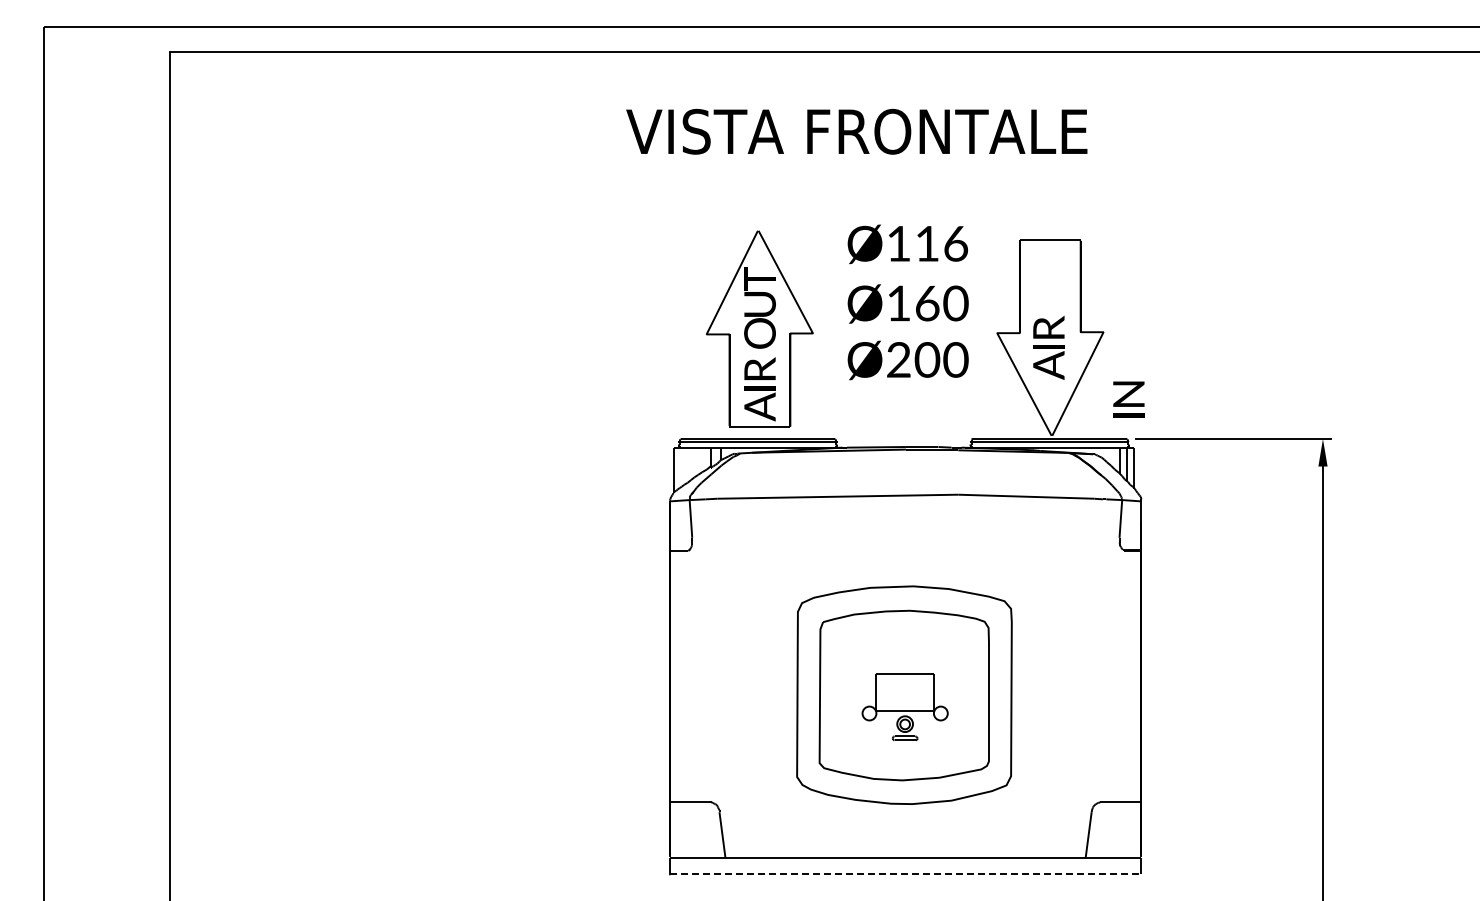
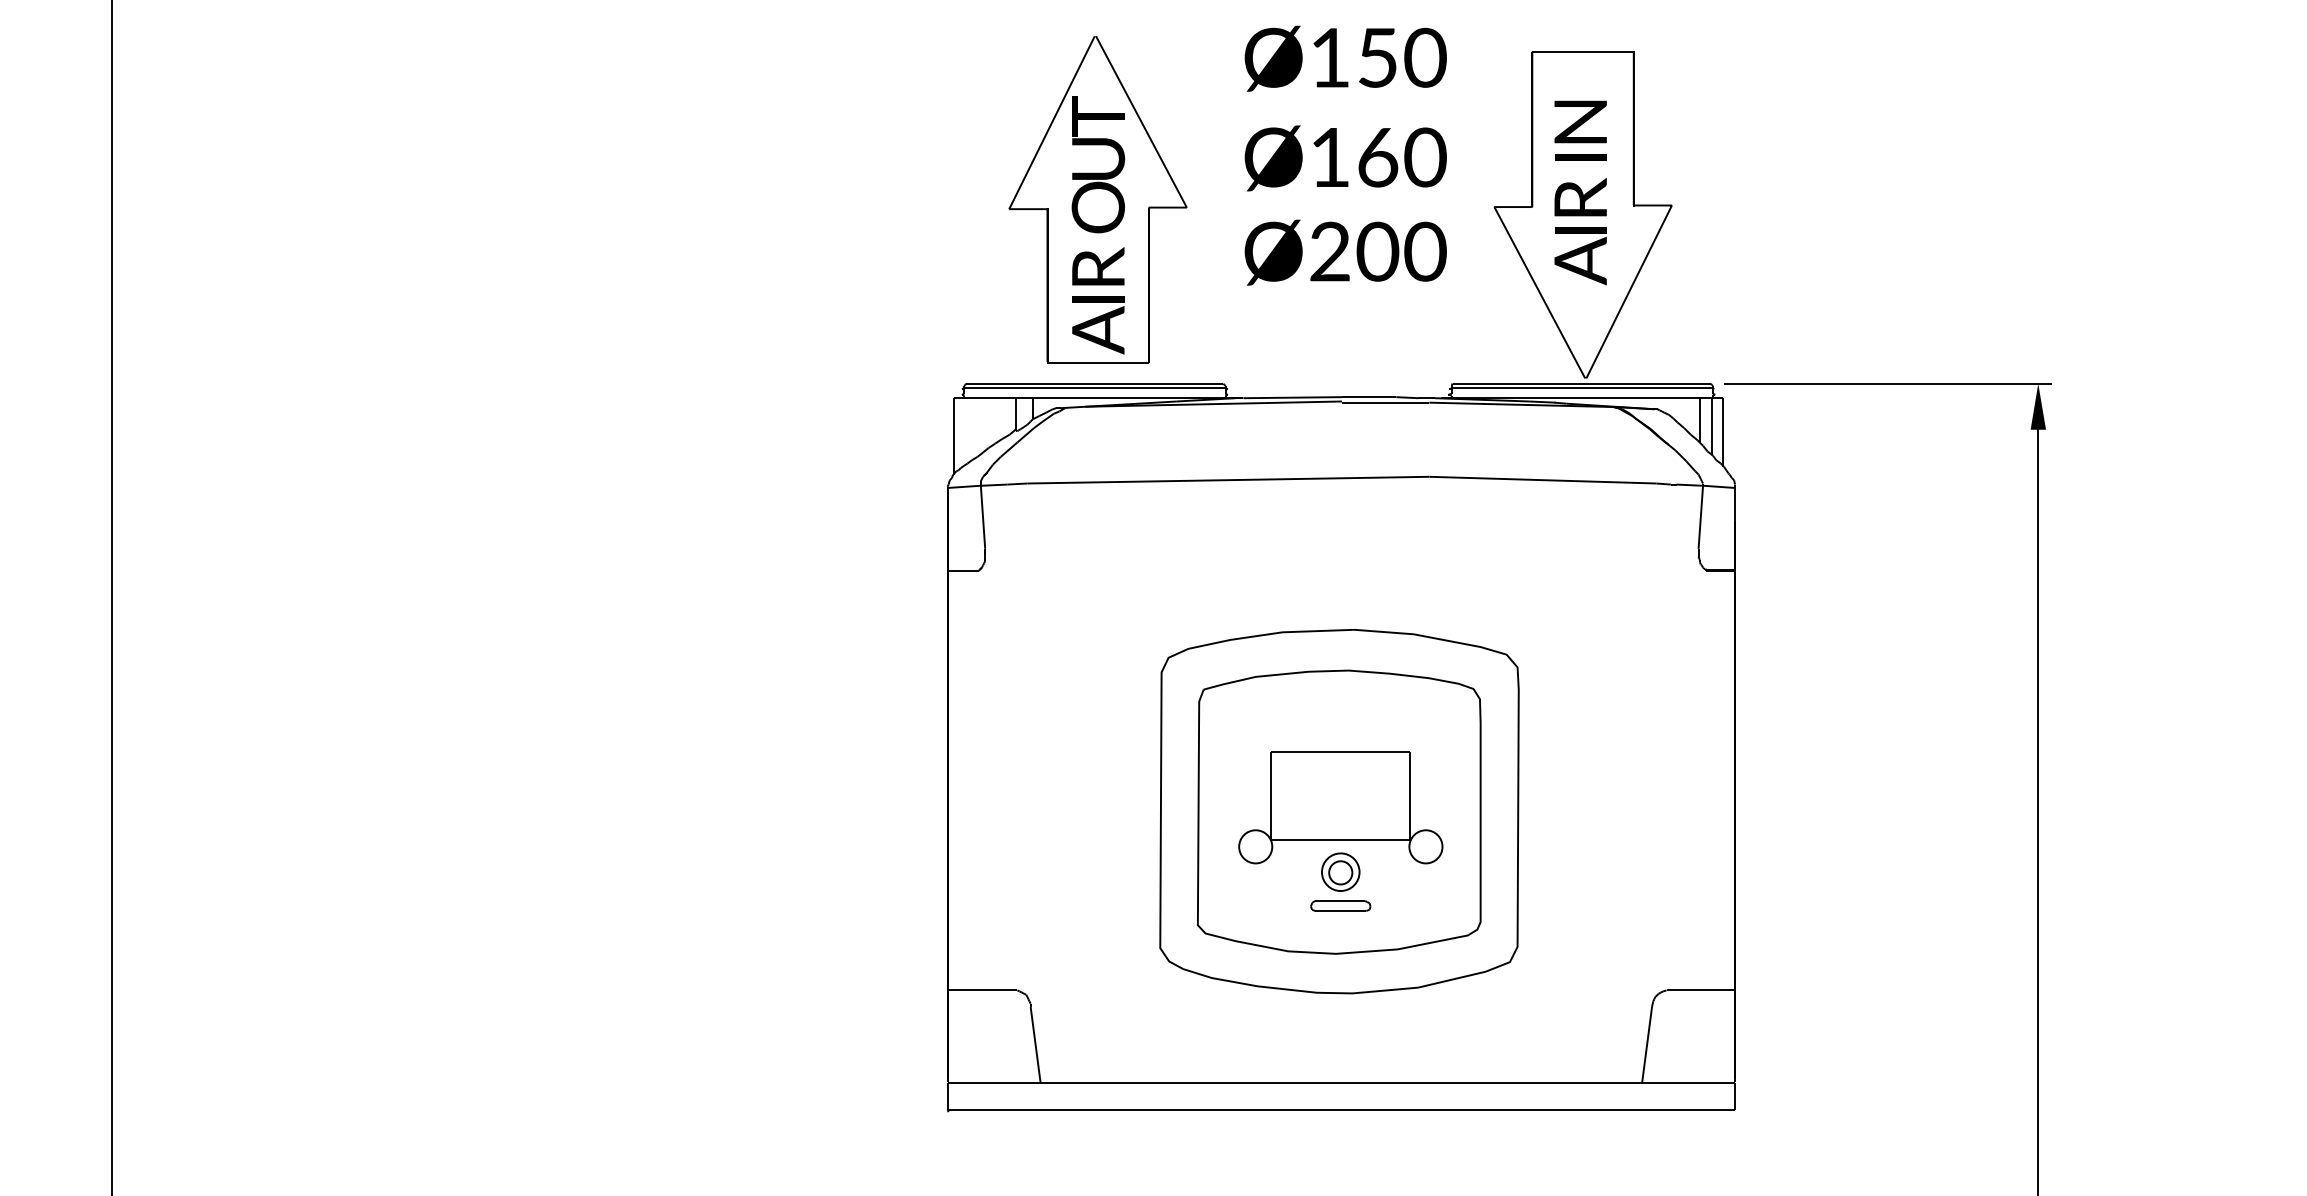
text: (942, 243) -> (1403, 57), Ø116 -> Ø150
text: (1128, 399) -> (1580, 130), moved
part: (904, 706) -> (1339, 830), size x1.43
line: (905, 873) -> (1341, 1109), dashed -> solid

